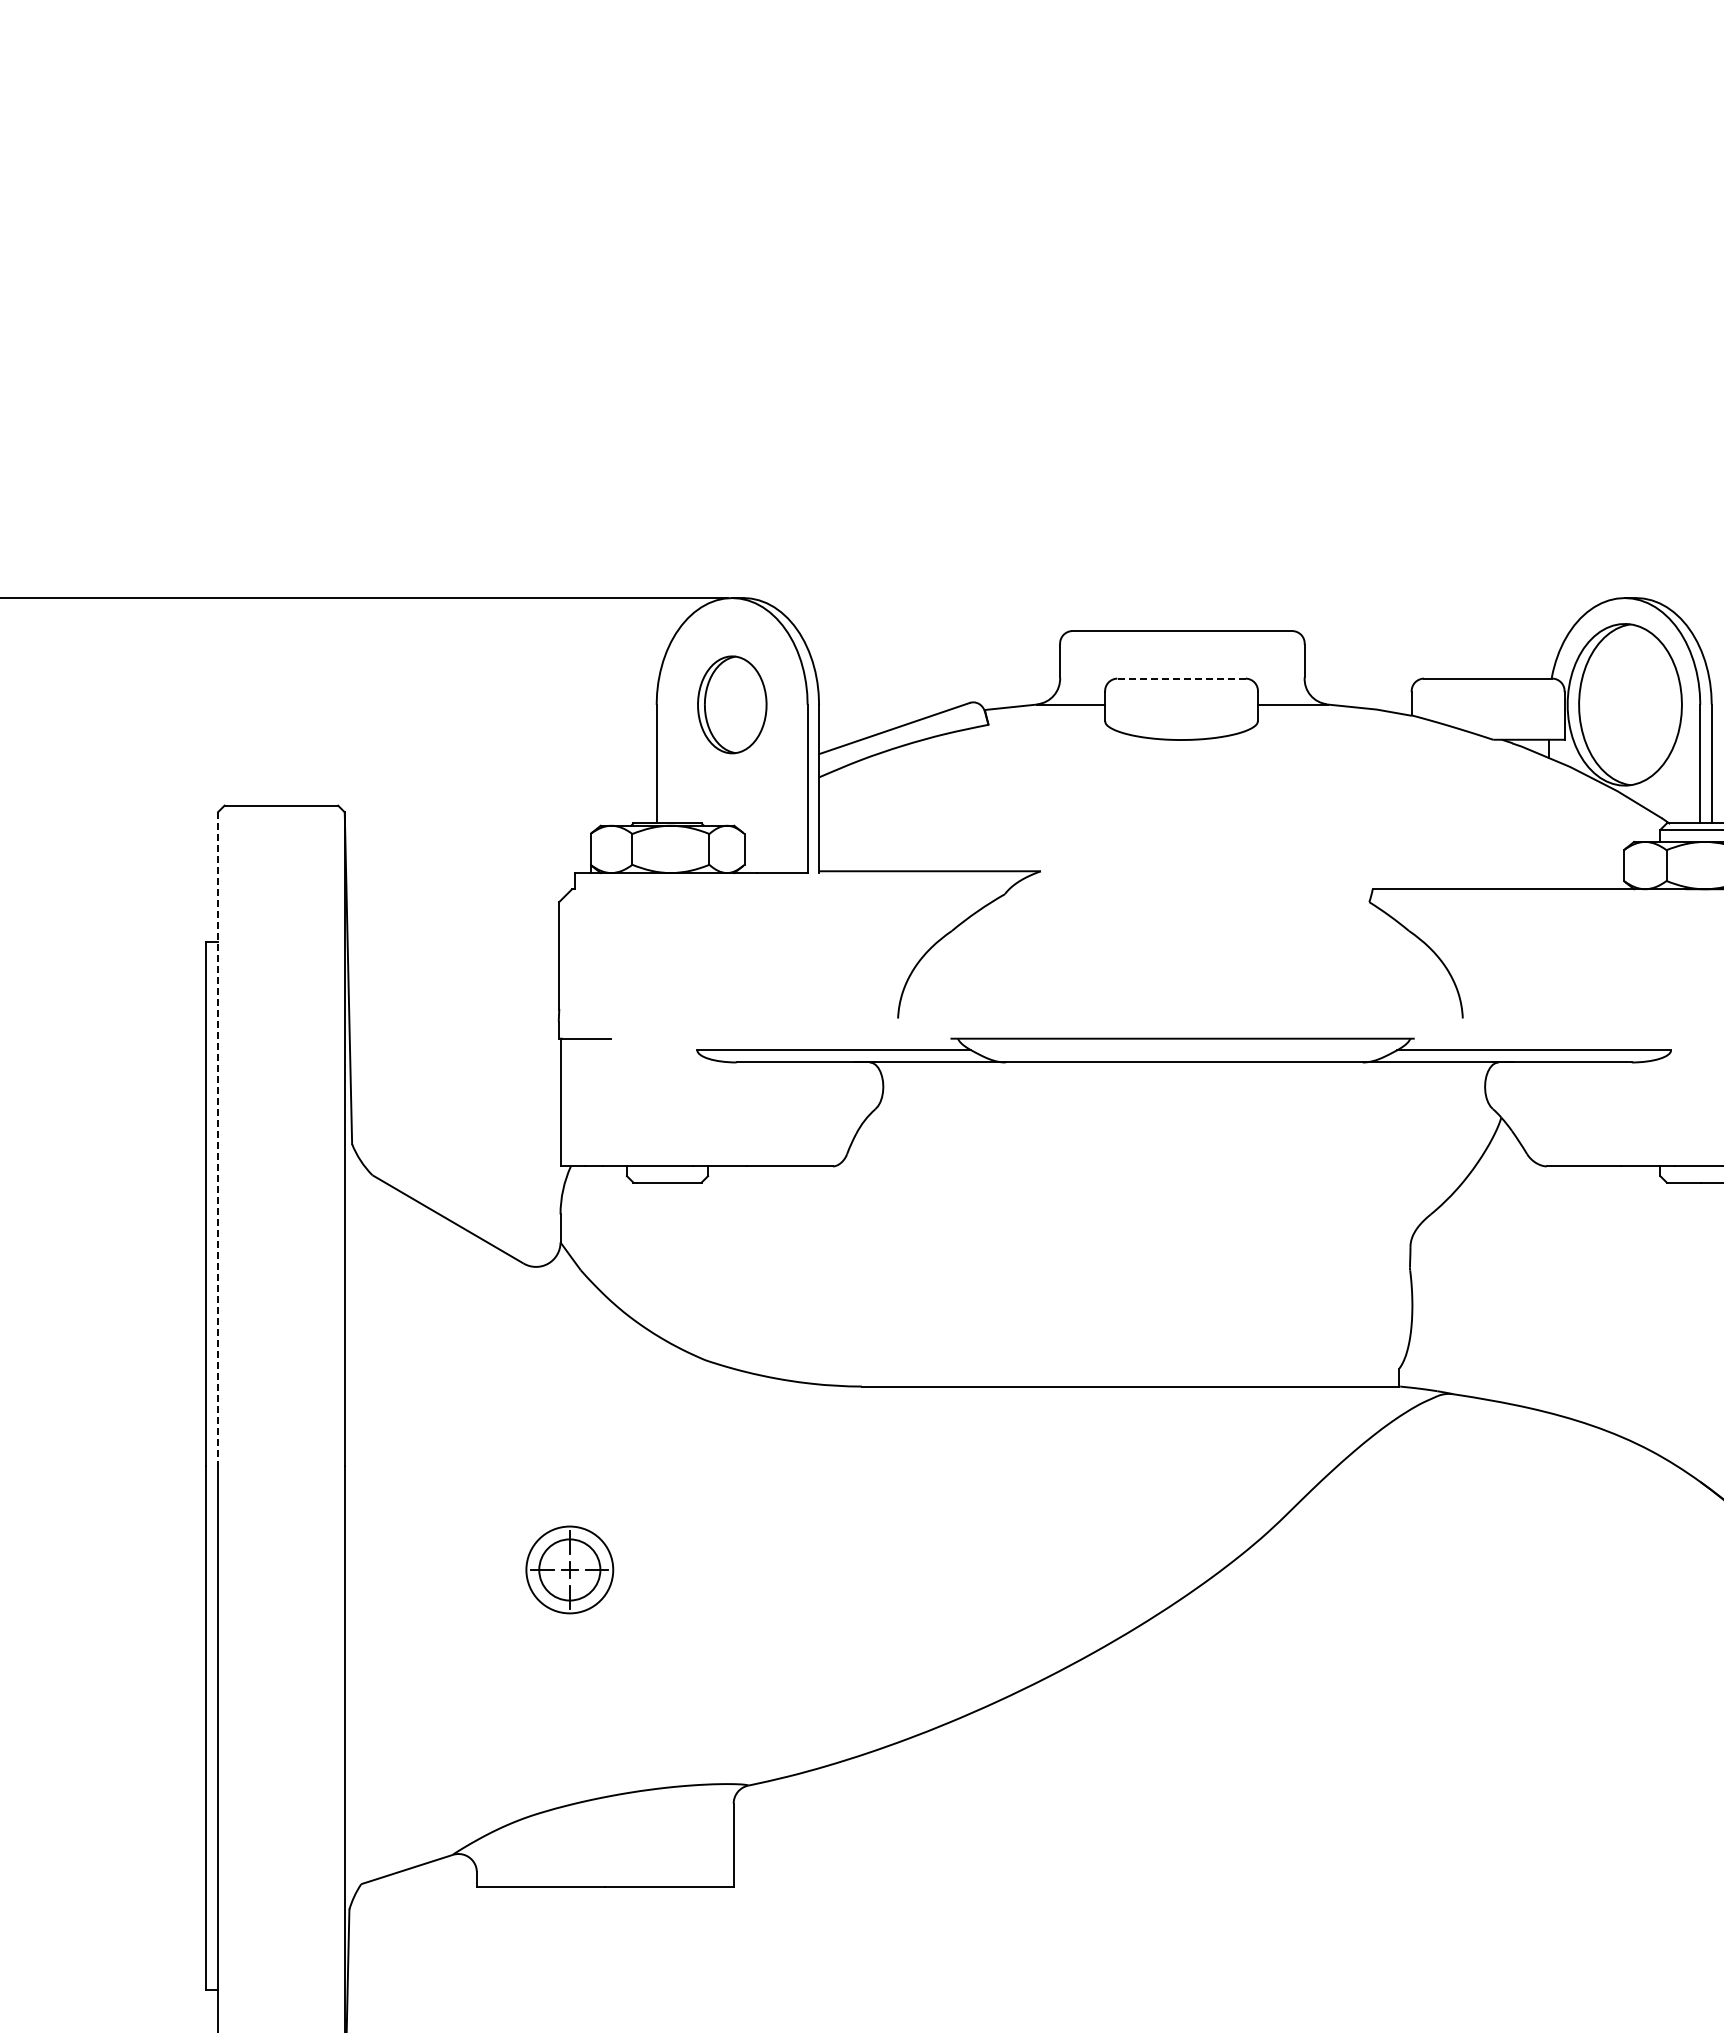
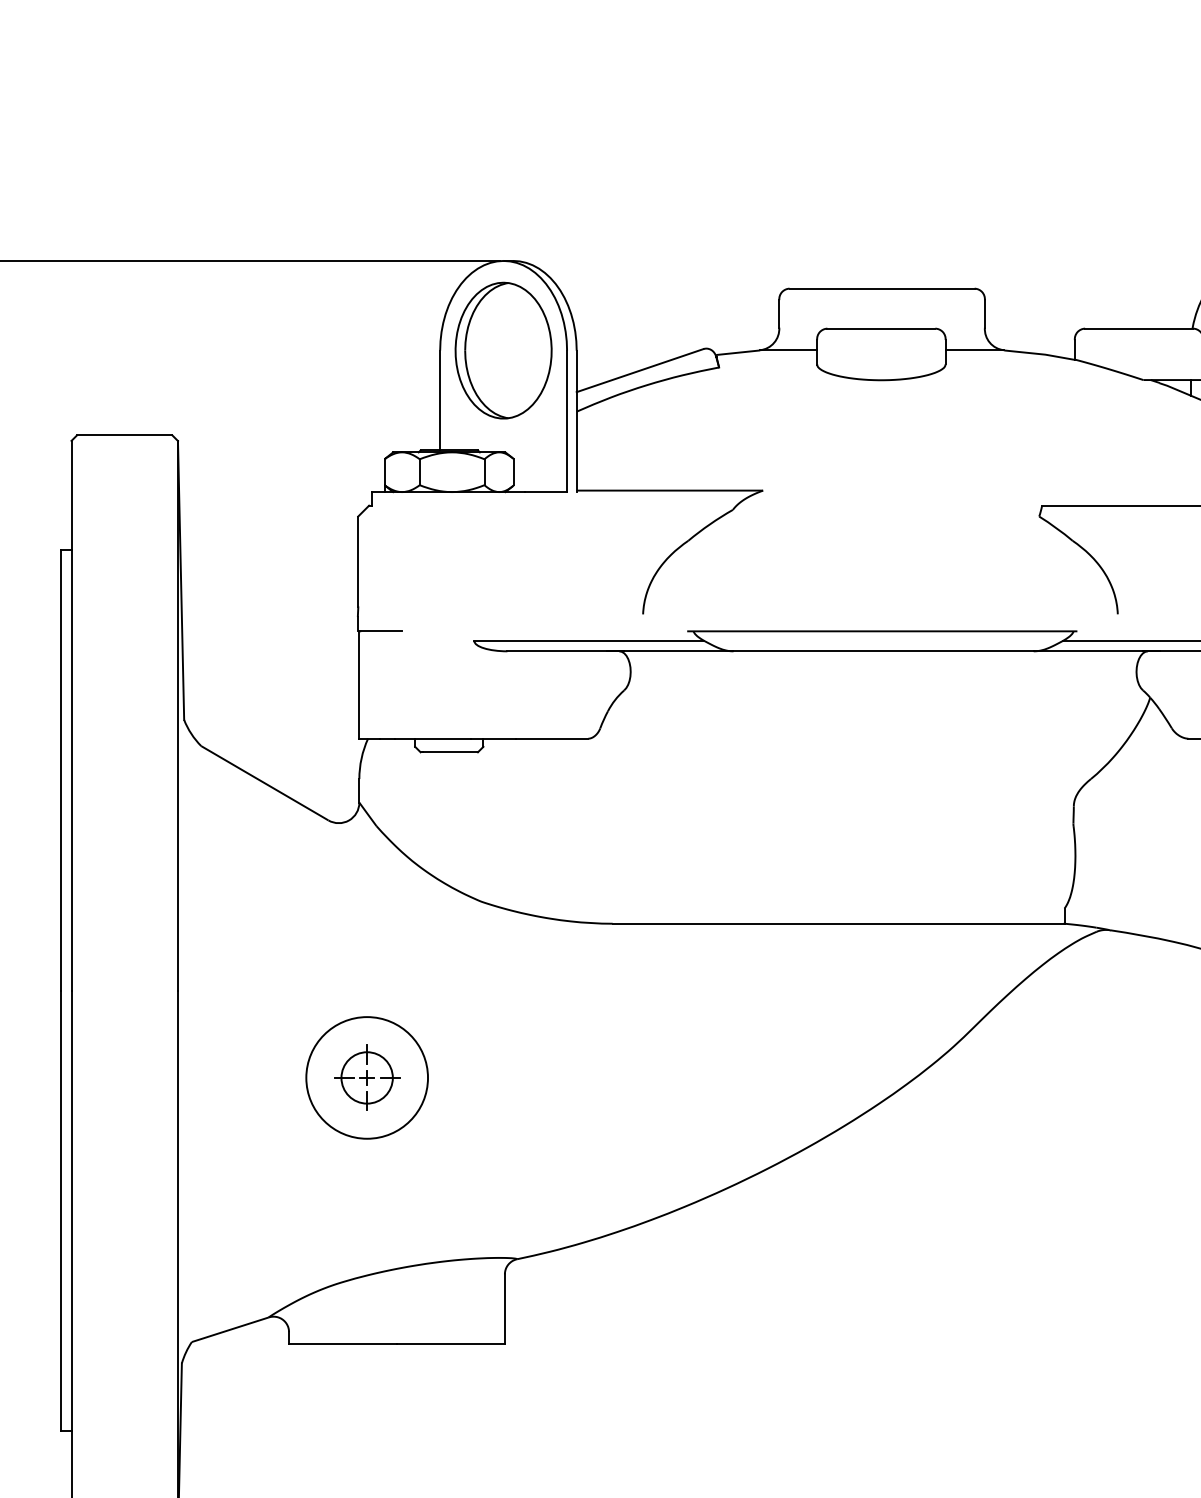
line: (1181, 678) -> (881, 328), dashed -> solid
part: (732, 704) -> (503, 350), size x1.67
line: (218, 1139) -> (71, 716), dashed -> solid
circle: (569, 1569) -> (366, 1077), size x1.67

